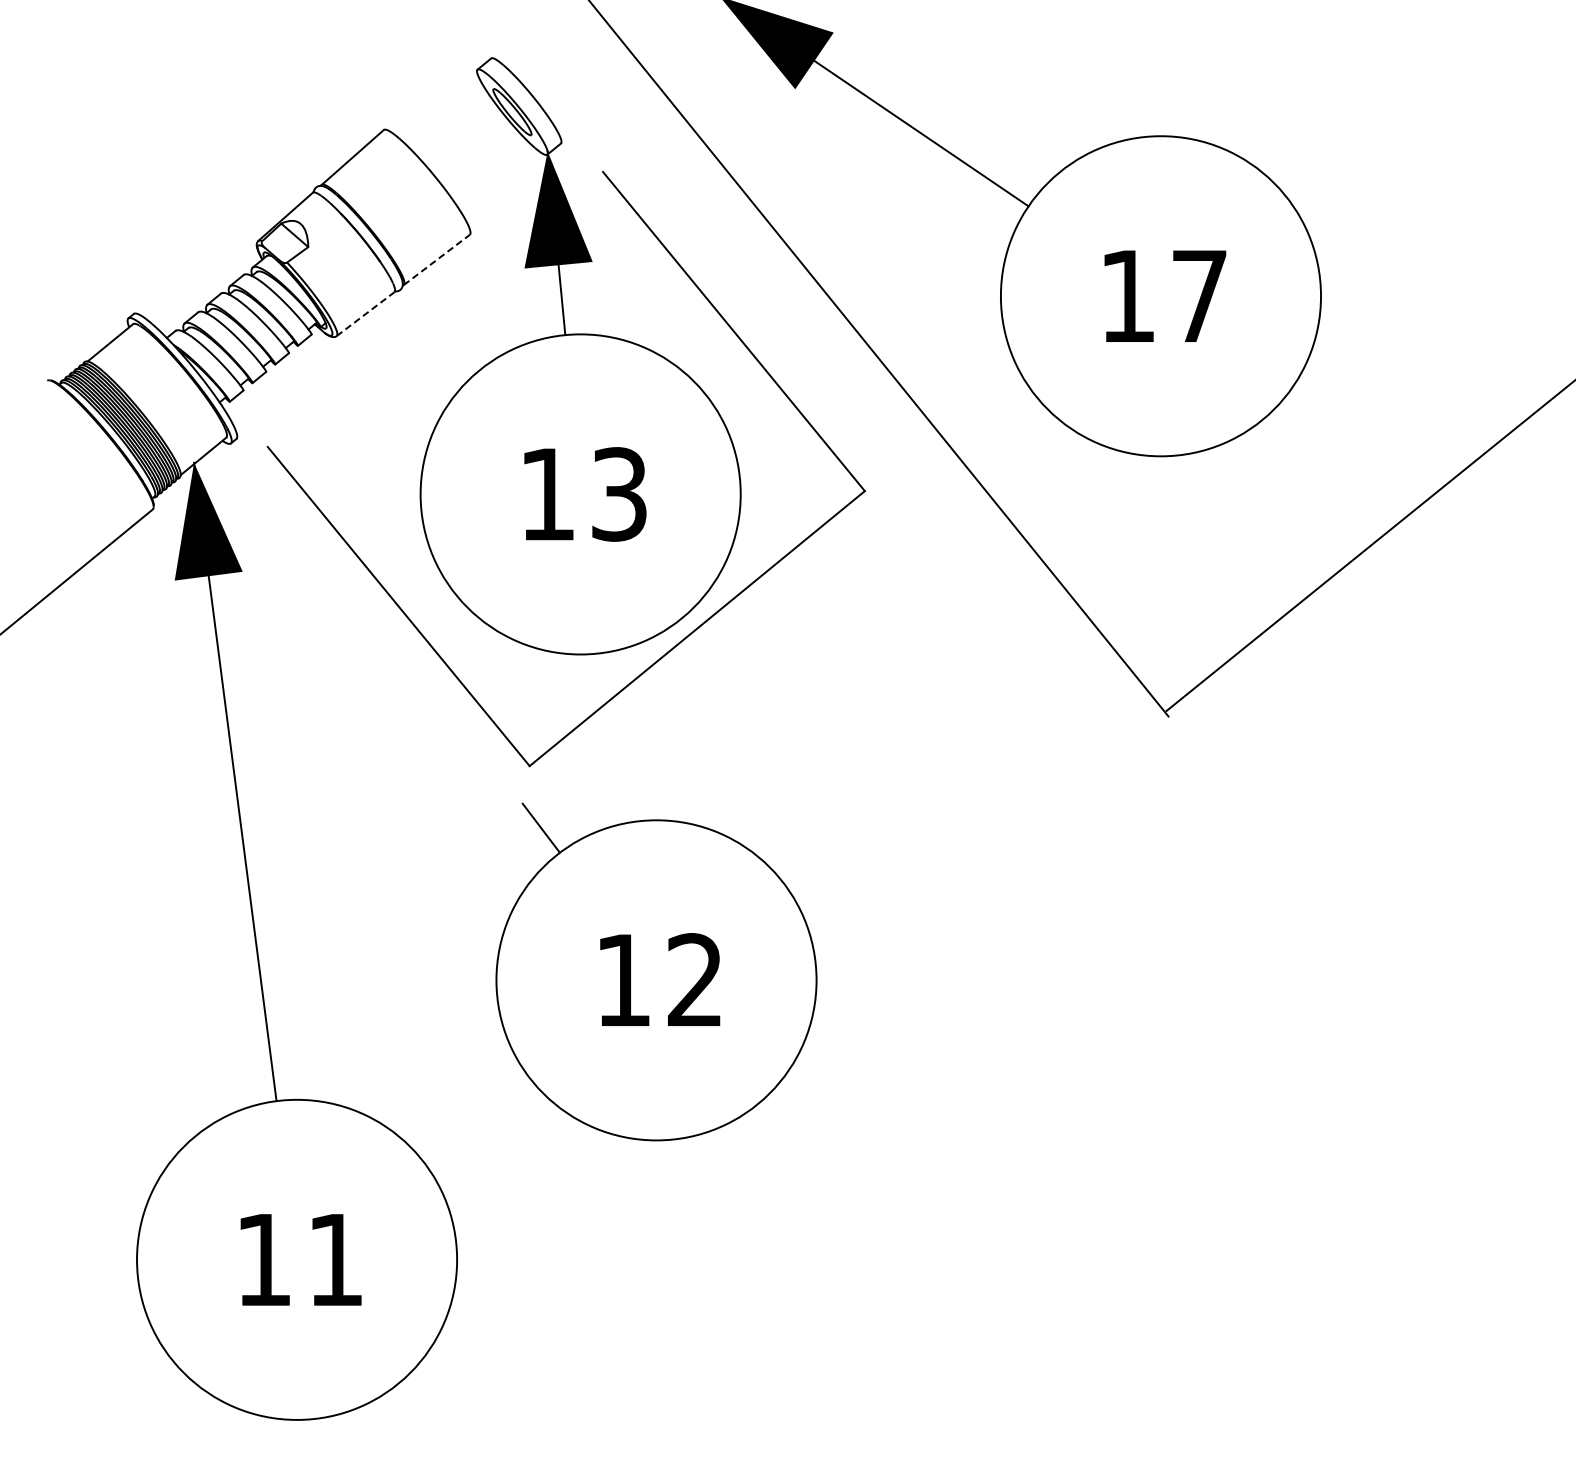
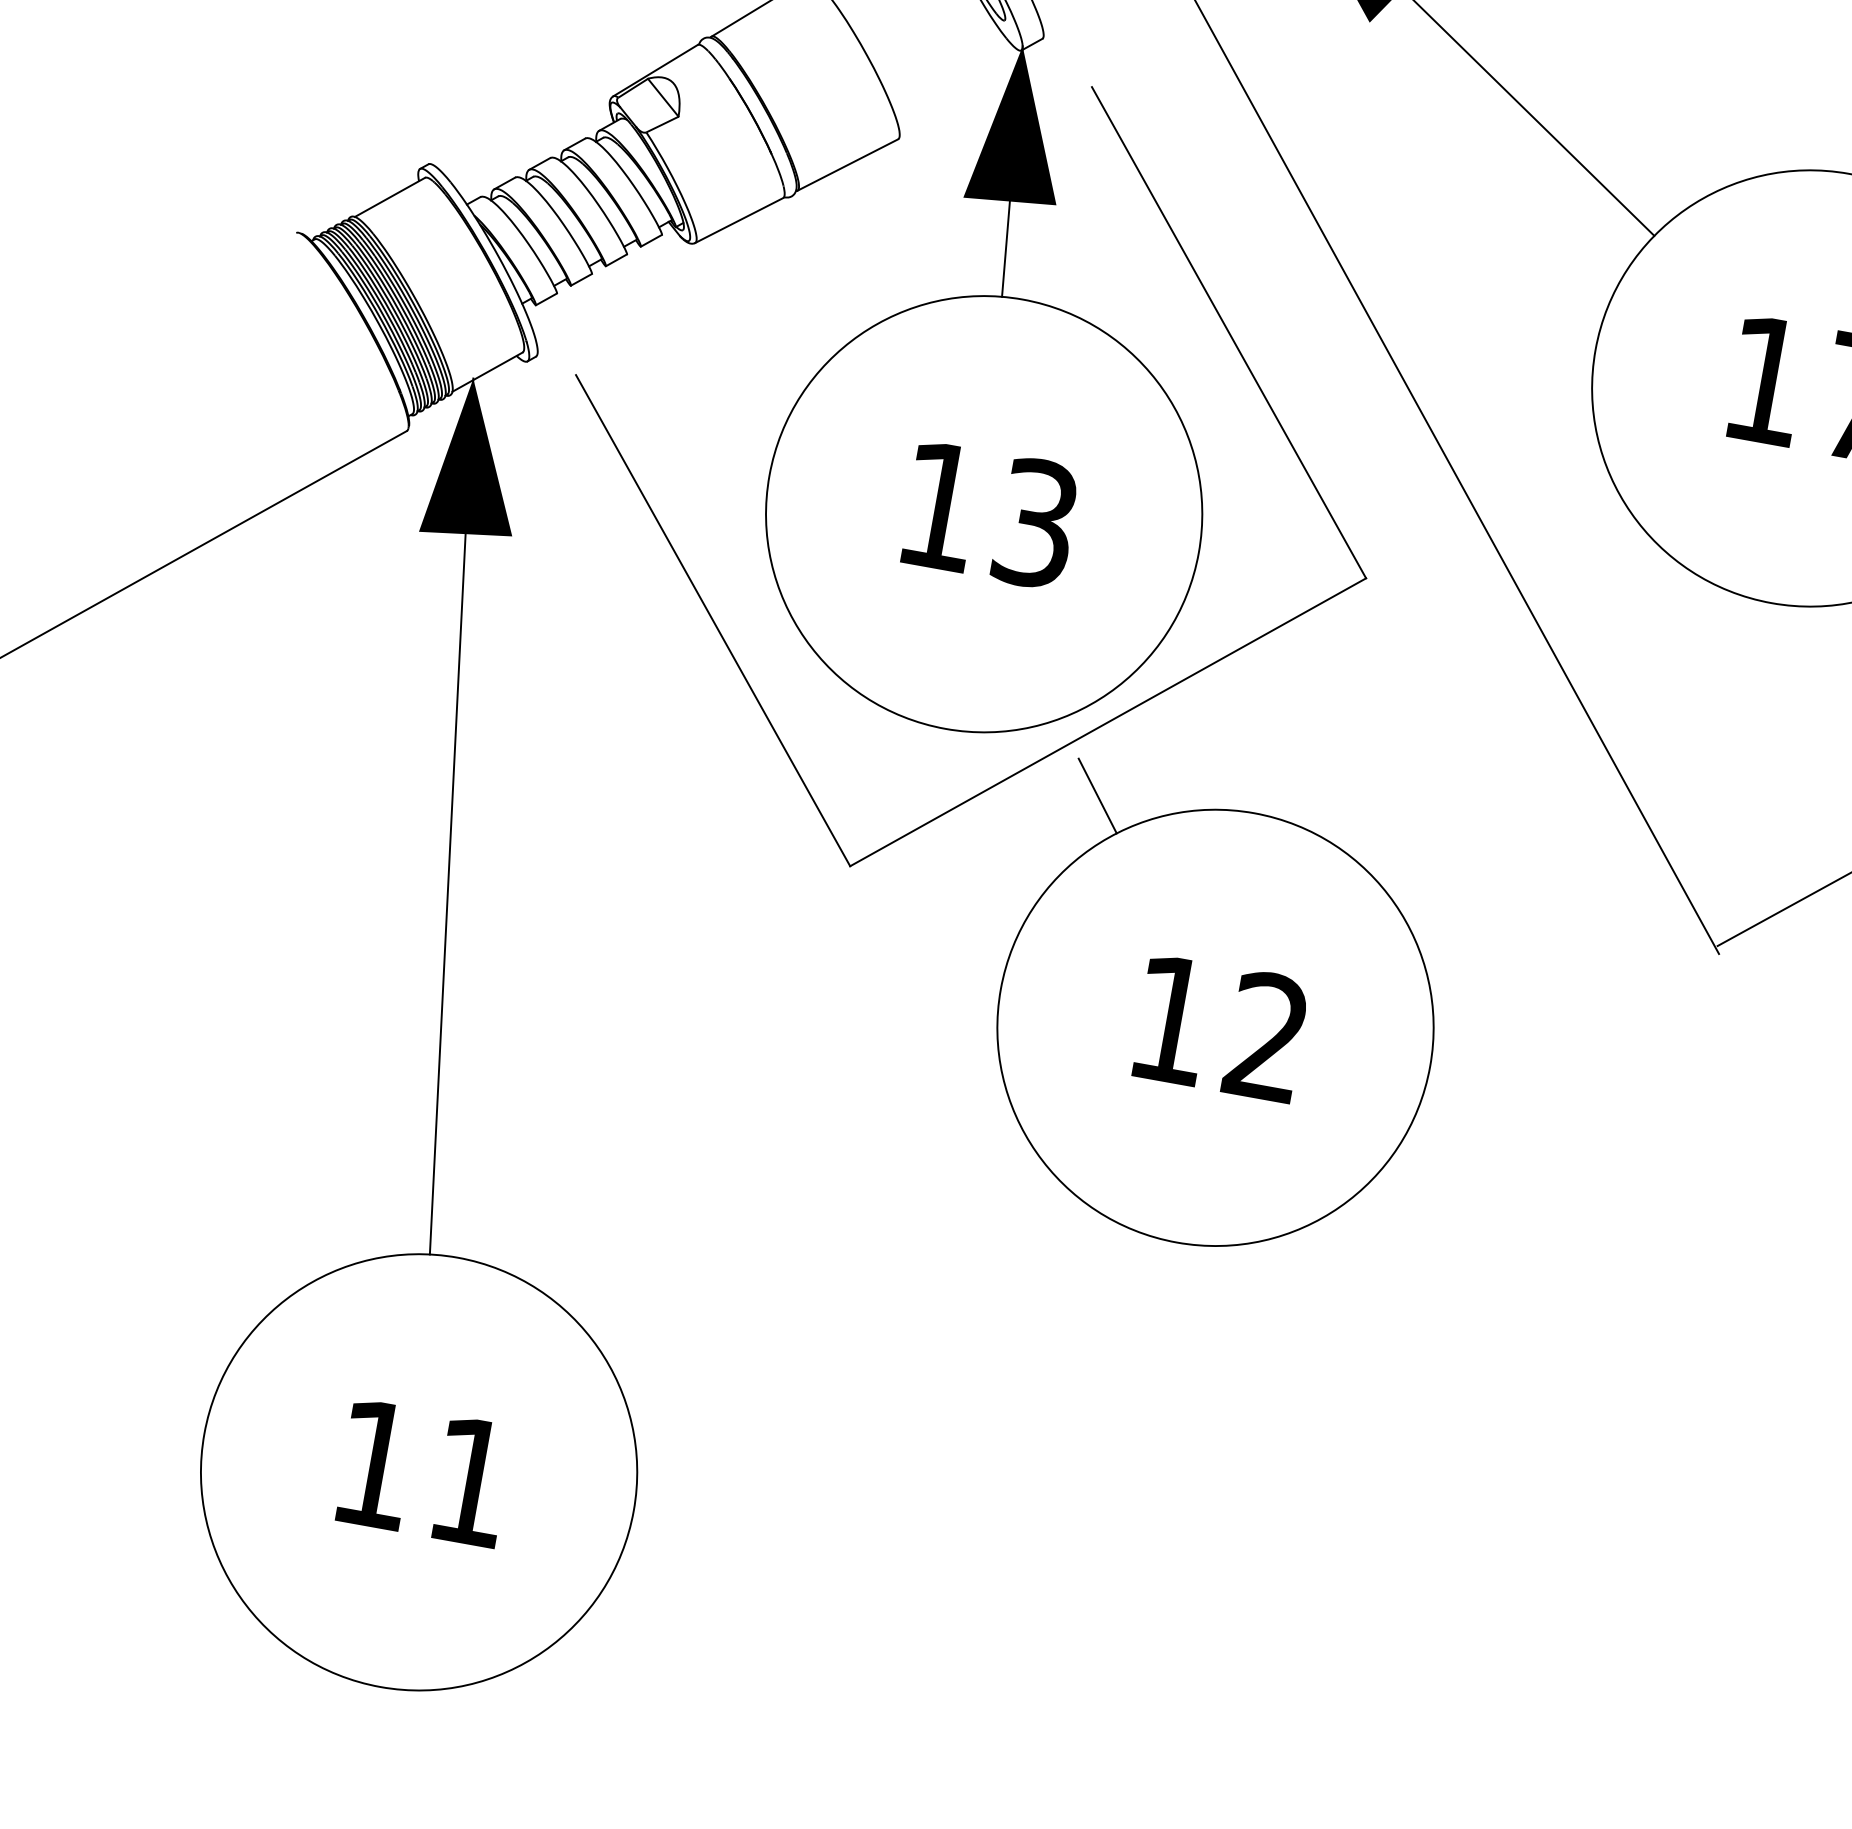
line: (437, 259) -> (848, 164), dashed -> solid
line: (365, 313) -> (739, 219), dashed -> solid
part: (656, 971) -> (1217, 1015), moved

